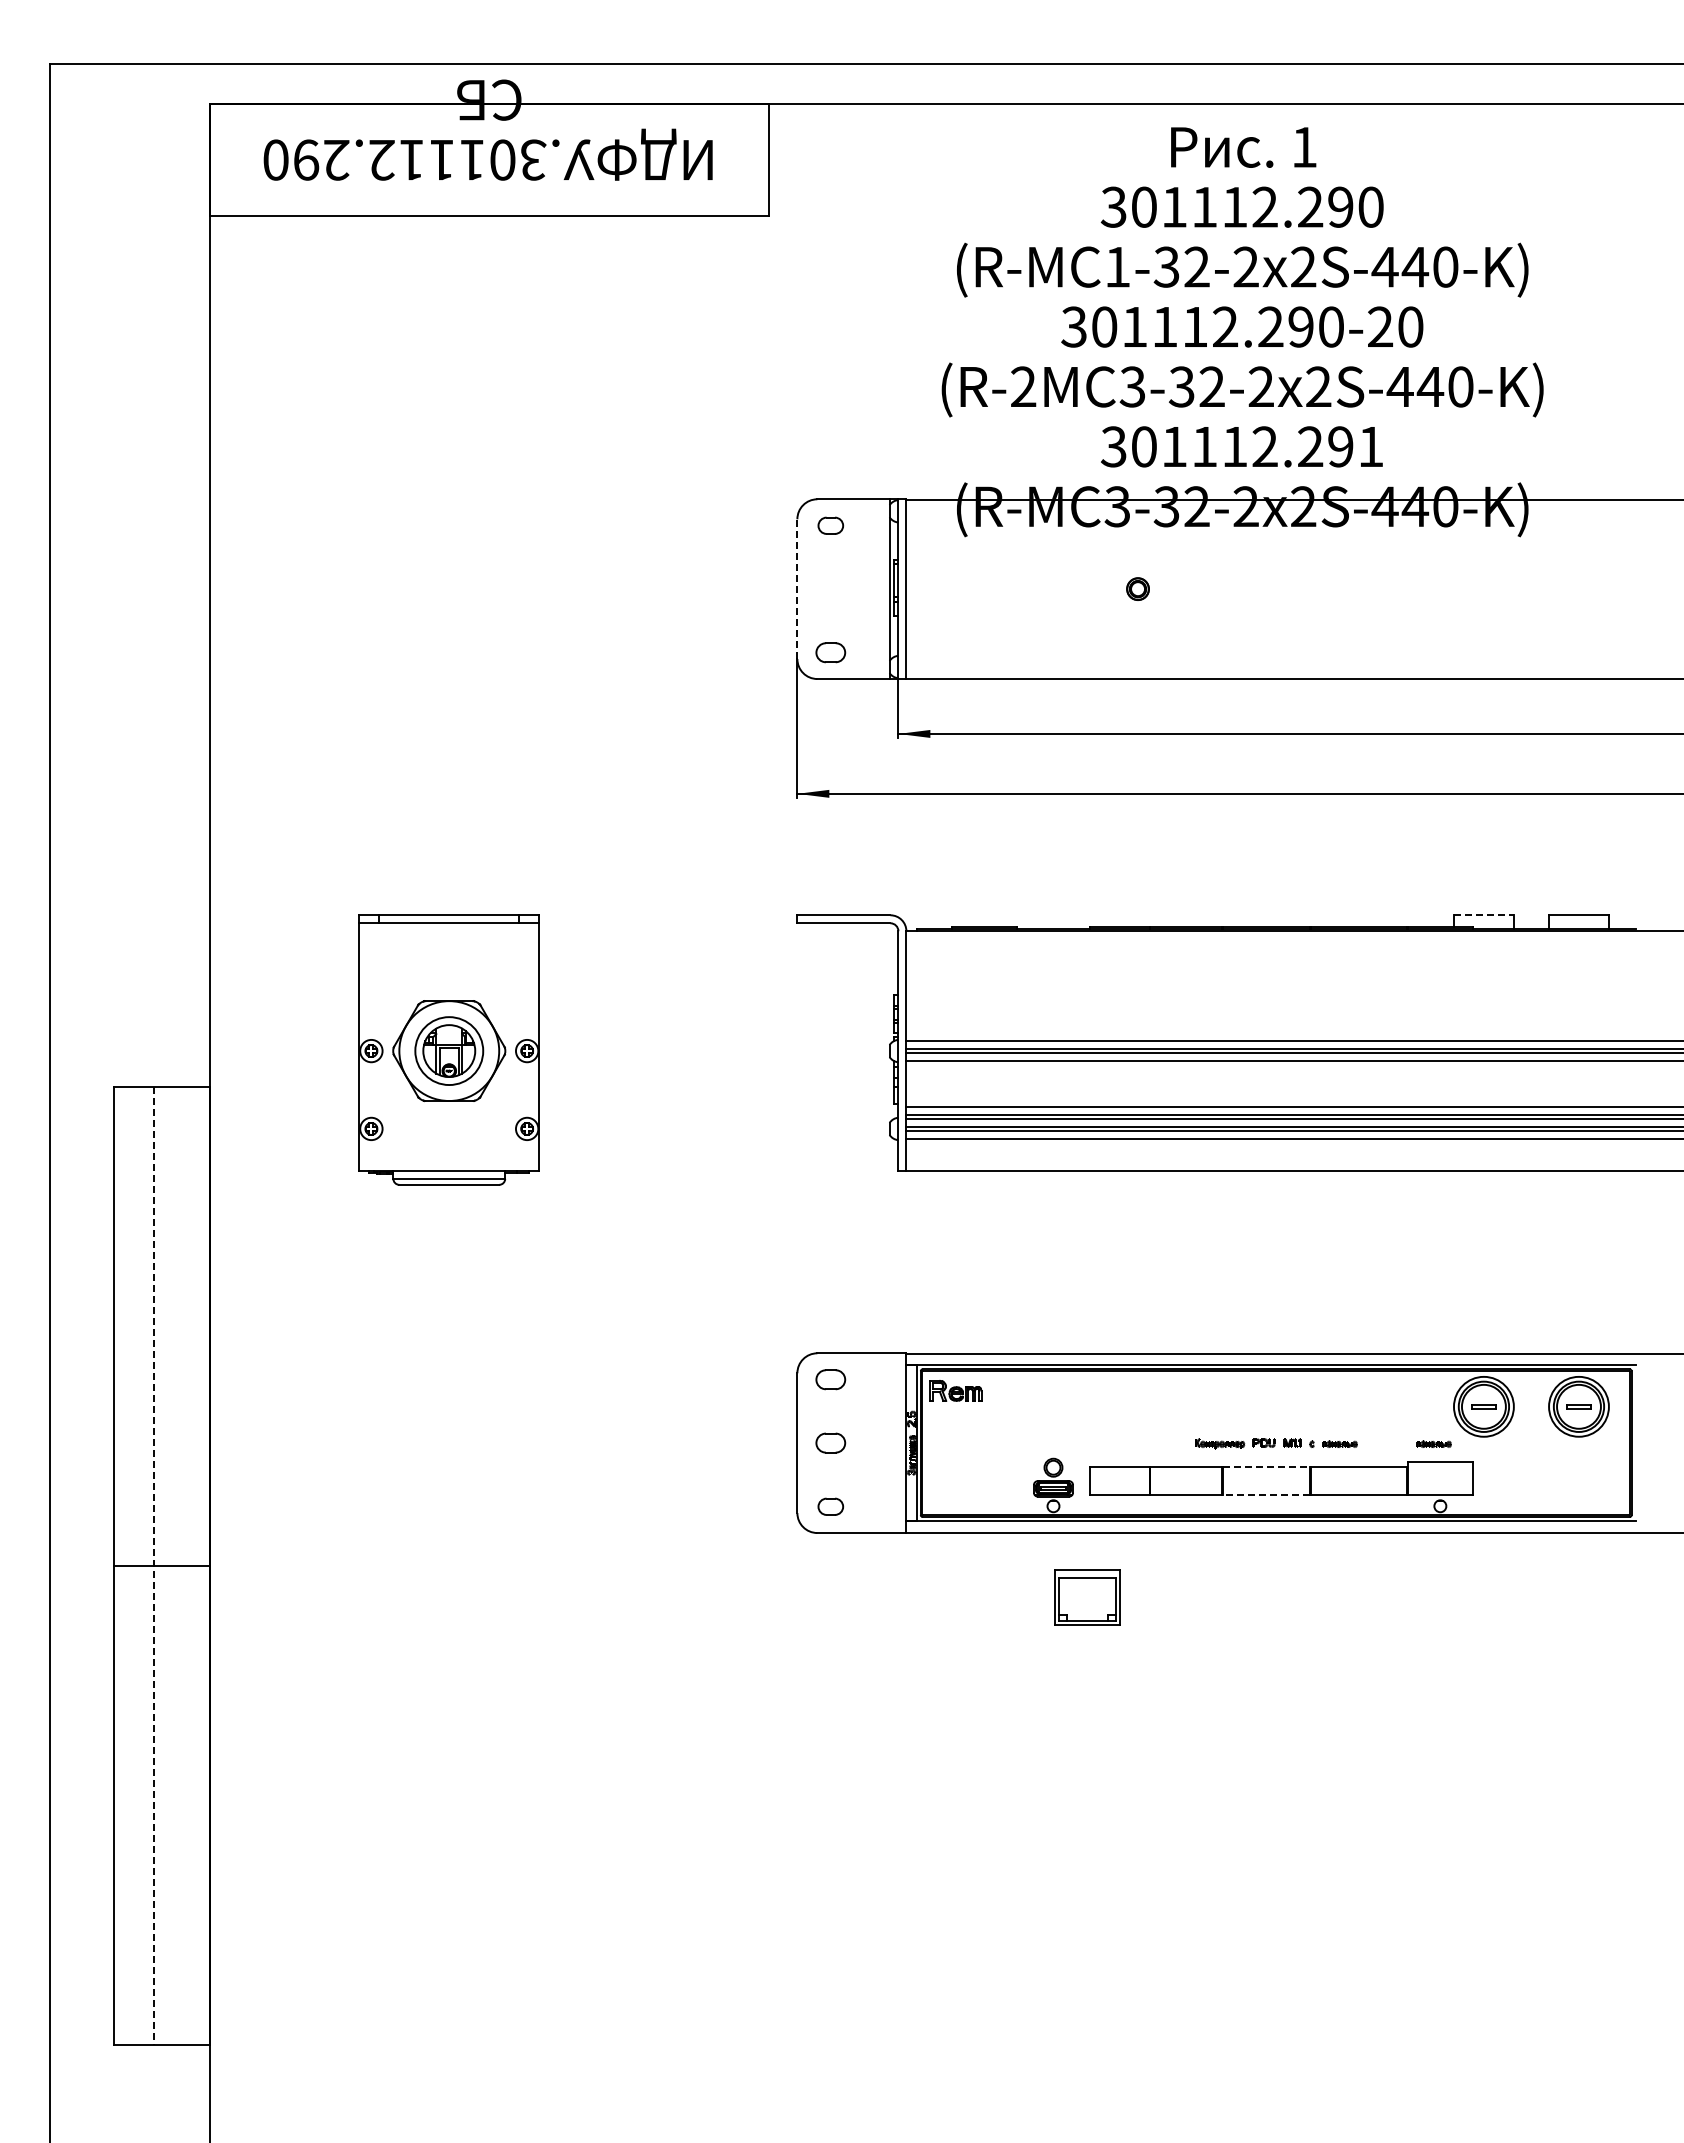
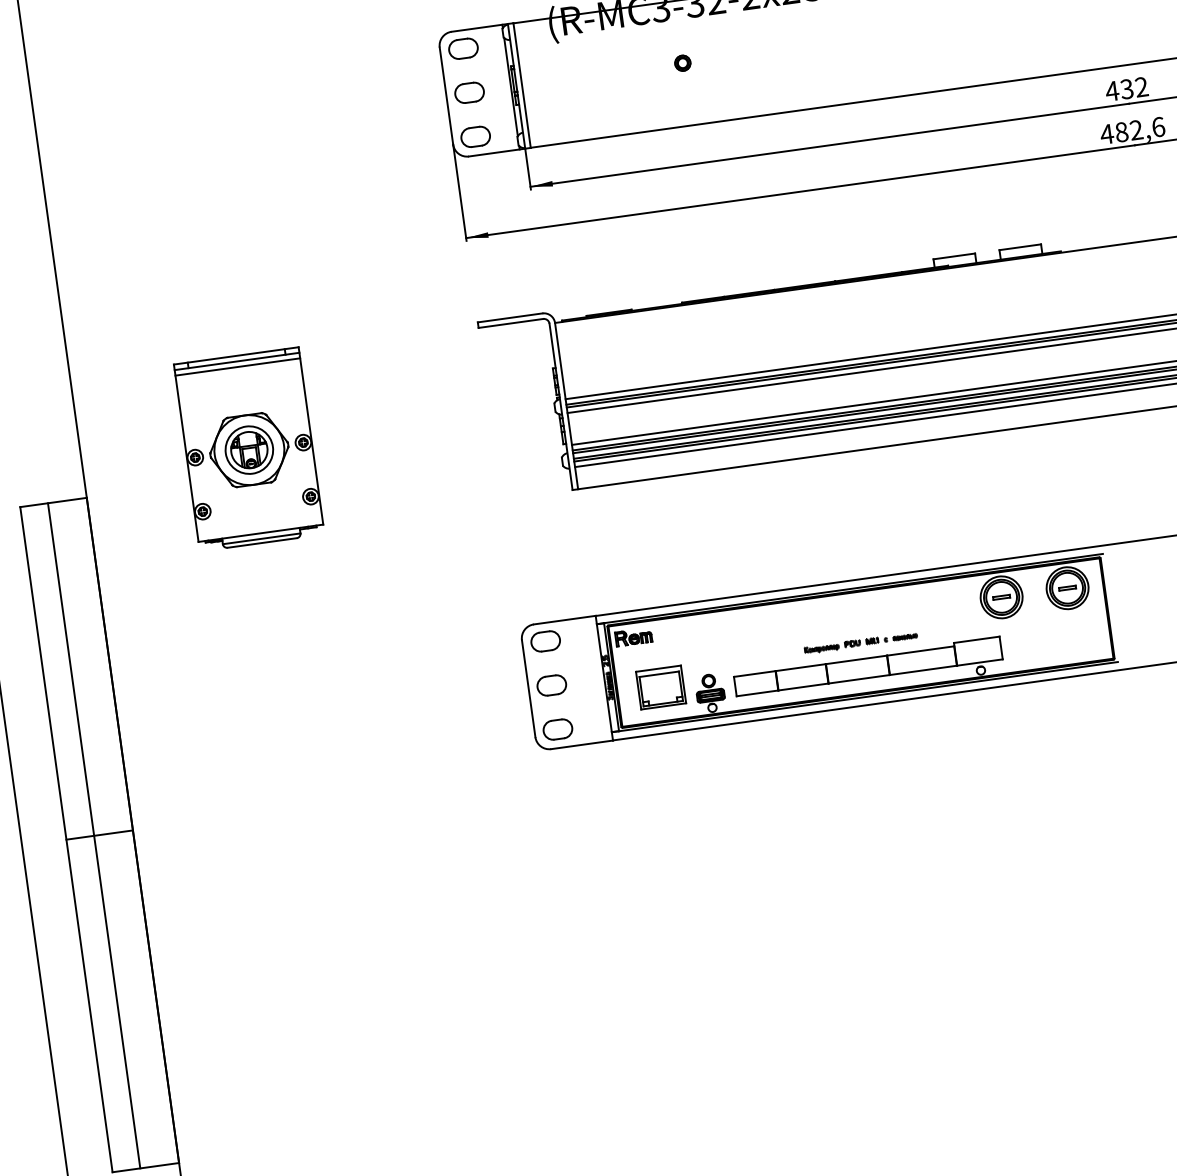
part: (830, 525) -> (463, 48), size x1.67
part: (830, 588) -> (469, 92), added
line: (797, 589) -> (446, 96), dashed -> solid
part: (830, 652) -> (475, 136), size x1.43
line: (1483, 915) -> (954, 256), dashed -> solid
line: (449, 931) -> (238, 367), added
part: (830, 1379) -> (545, 641), size x1.43
part: (830, 1442) -> (551, 685), size x1.43
part: (1433, 1443) -> (970, 627), removed
line: (1266, 1466) -> (856, 659), dashed -> solid
line: (1266, 1494) -> (859, 679), dashed -> solid
part: (830, 1506) -> (557, 729), size x1.67
line: (154, 1566) -> (94, 836), dashed -> solid
part: (1087, 1597) -> (660, 687), moved

